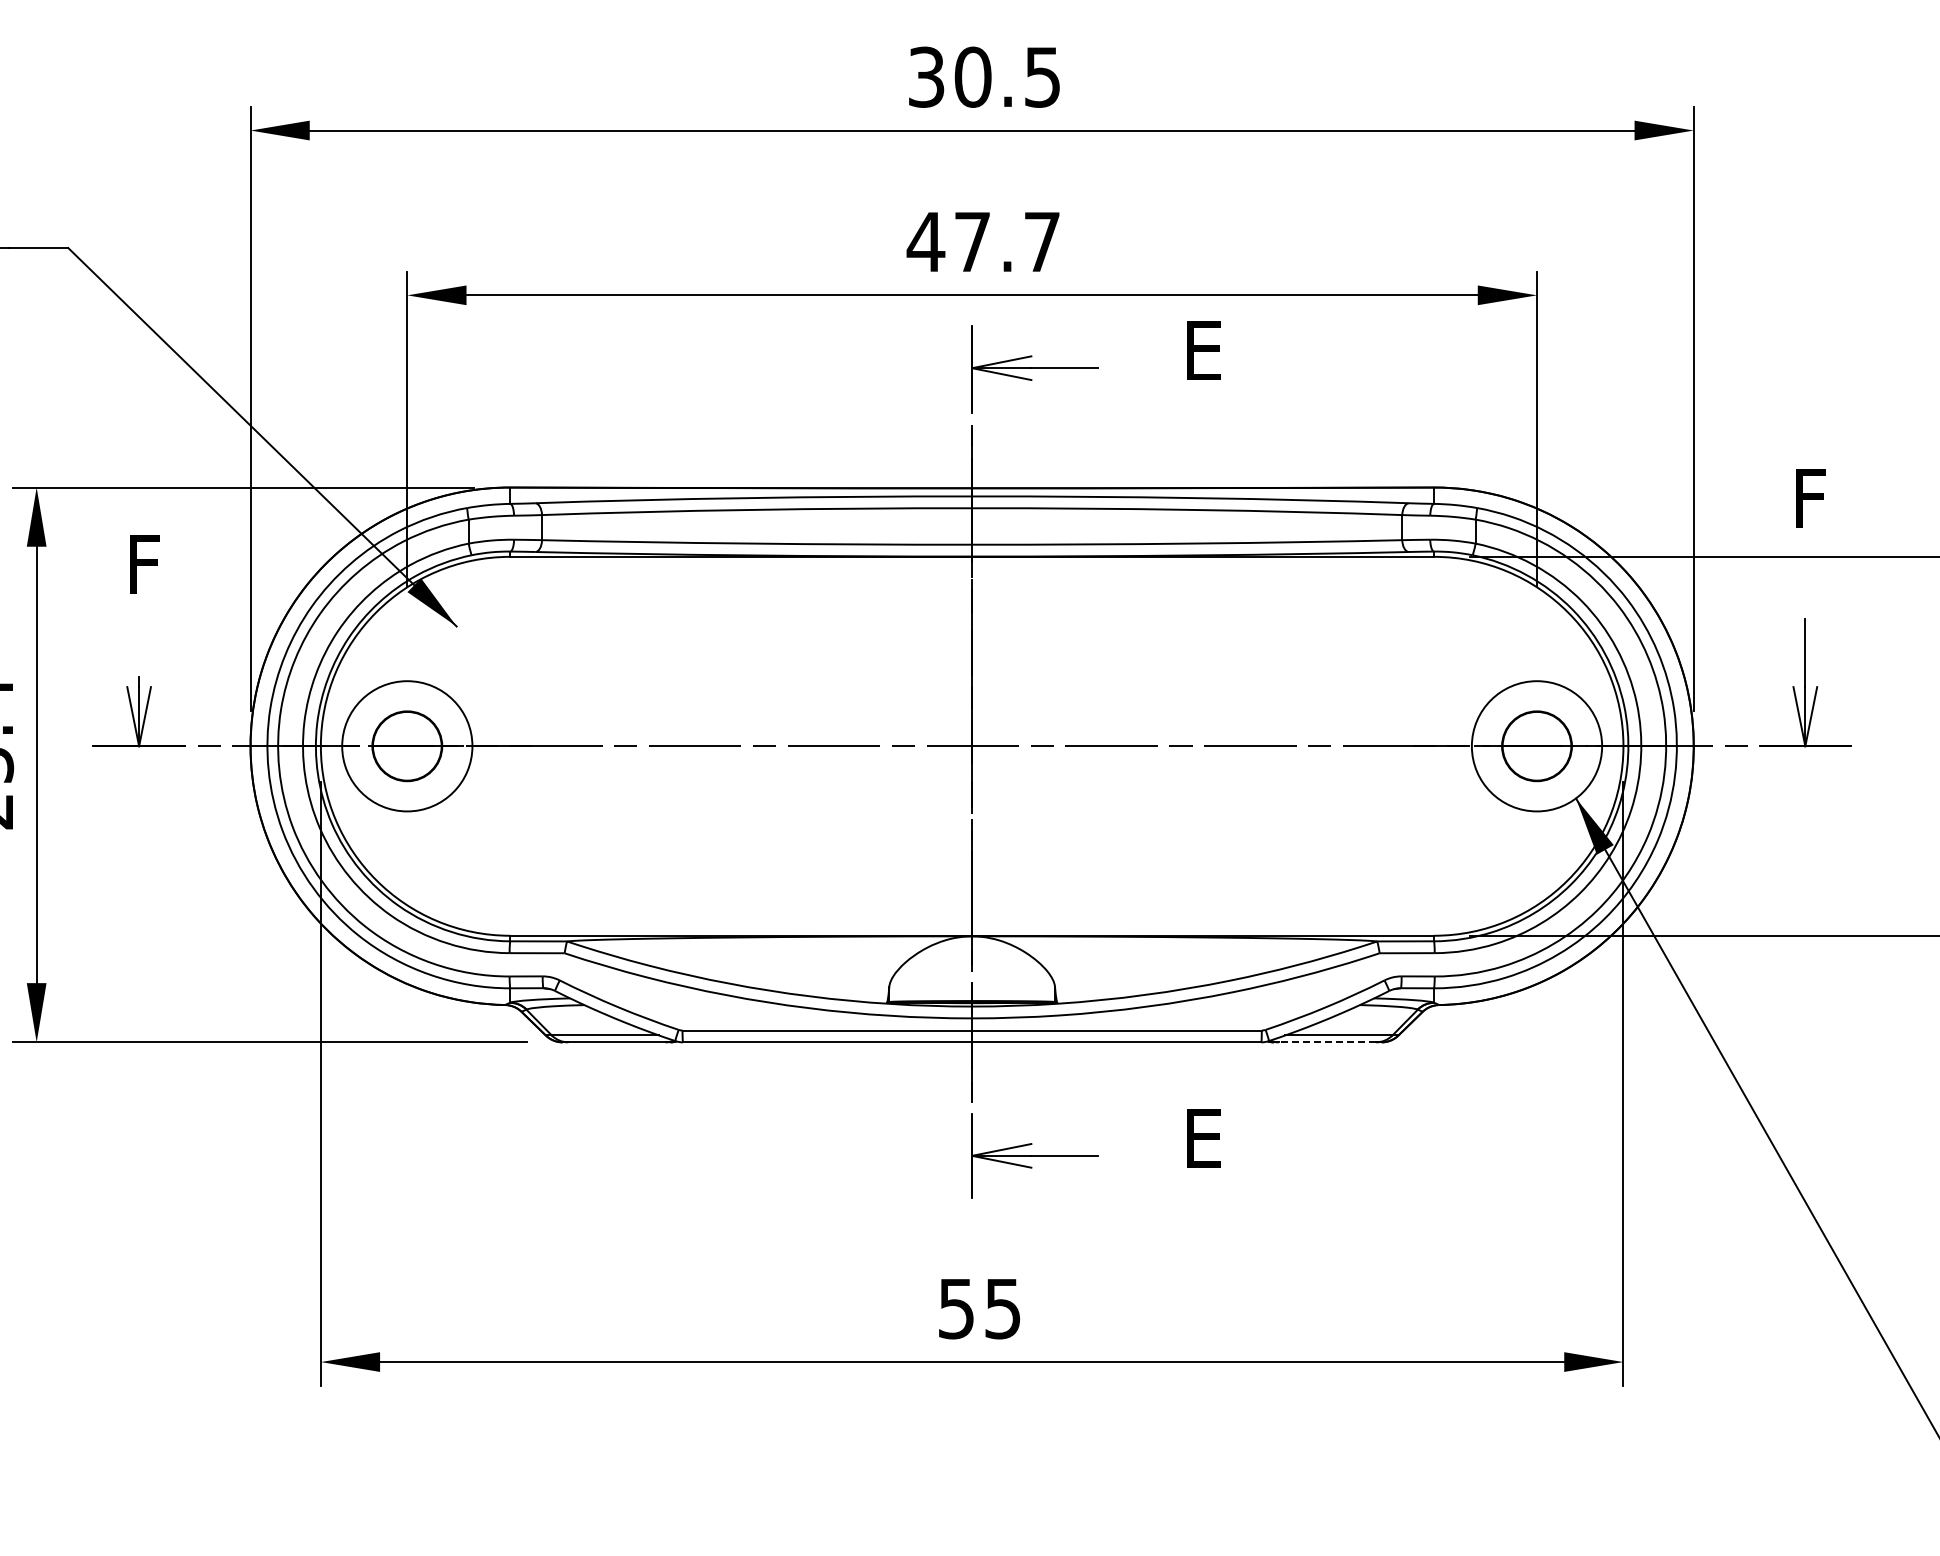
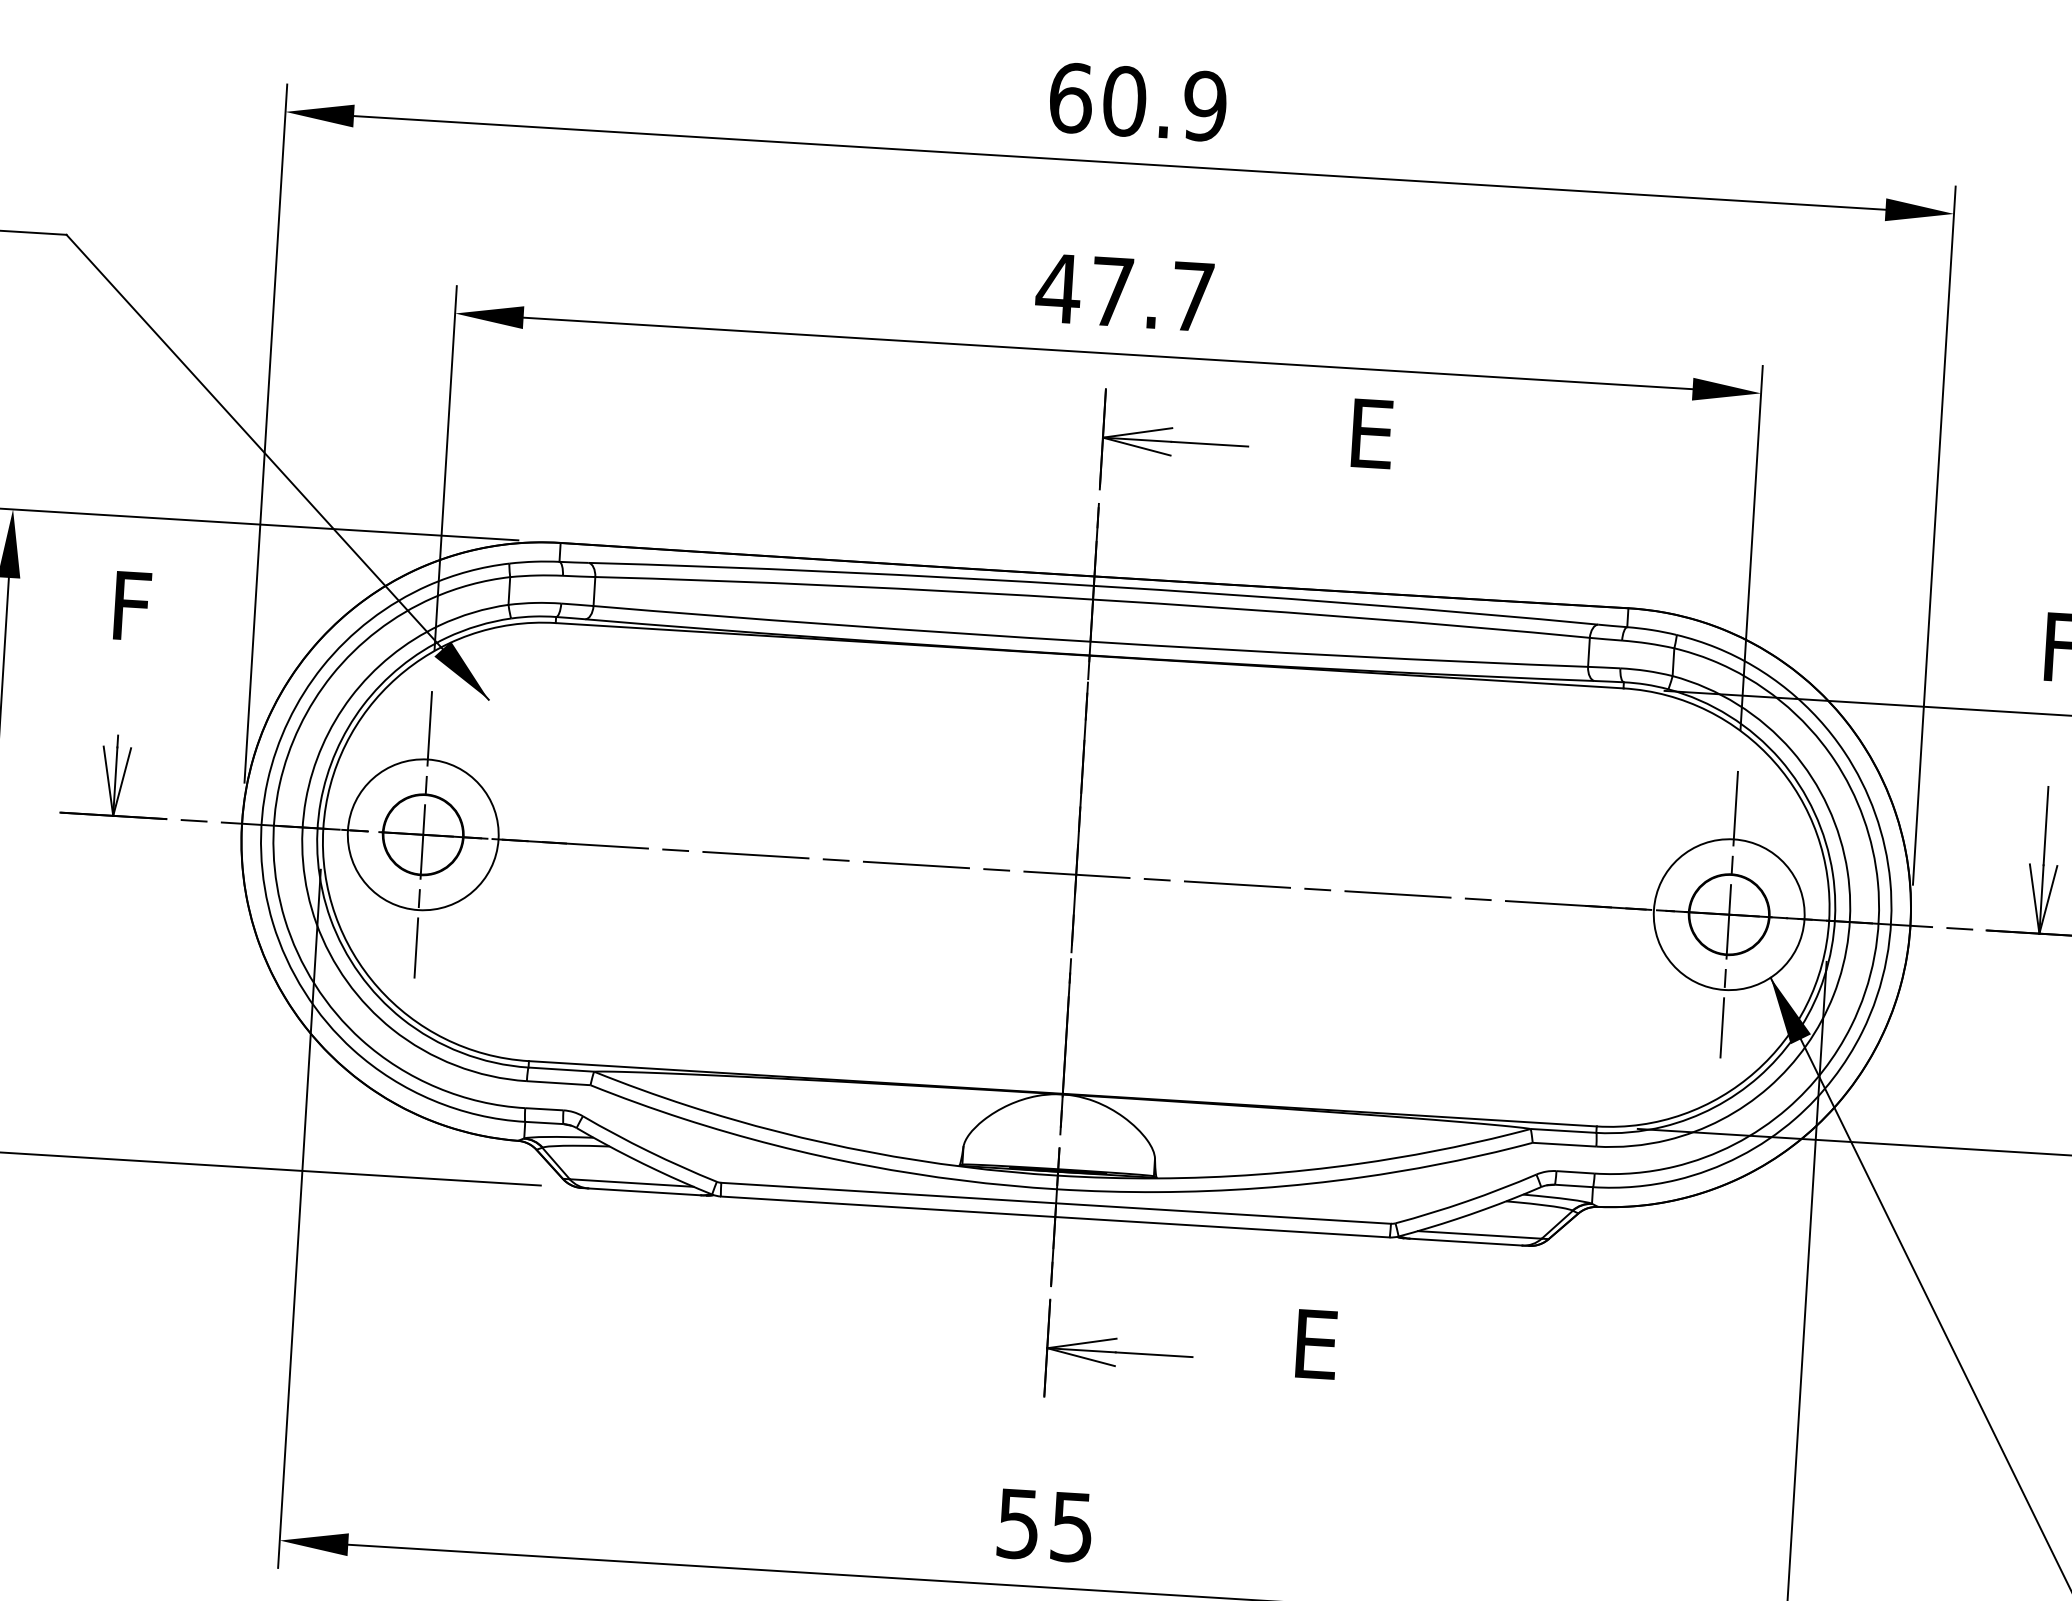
text: (984, 76) -> (1137, 101), 30.5 -> 60.9
line: (407, 745) -> (423, 833), added
line: (1537, 745) -> (1729, 913), added
line: (1327, 1042) -> (1466, 1242), dashed -> solid

